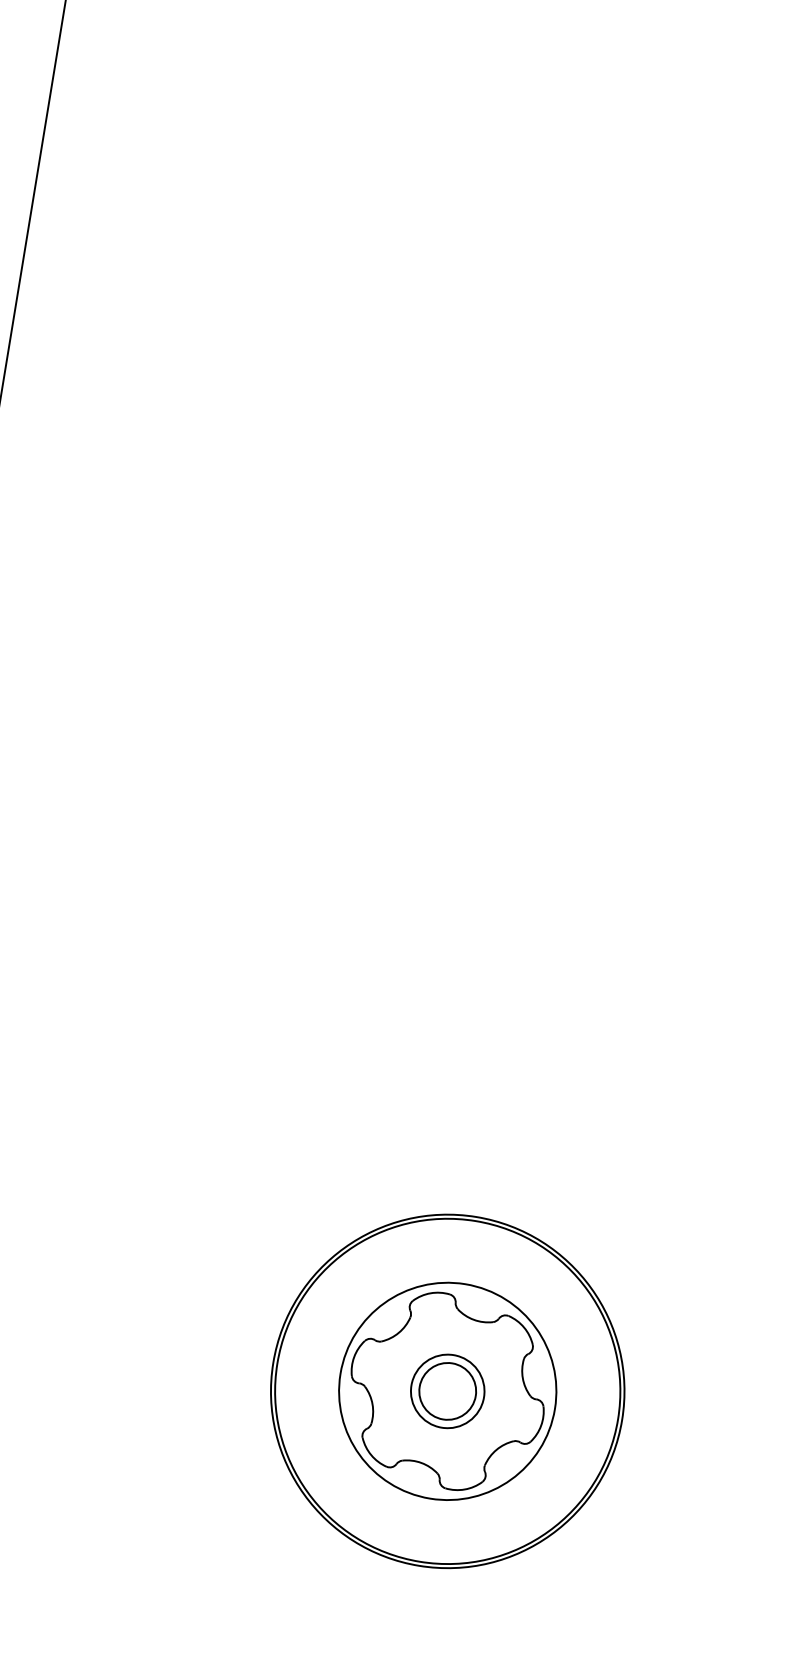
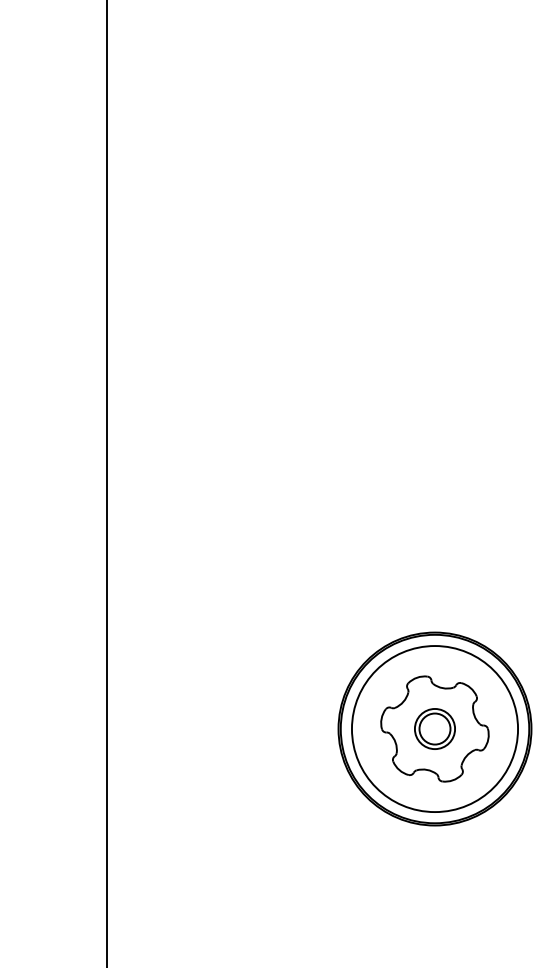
circle: (446, 1390) -> (434, 728), size x1.4

